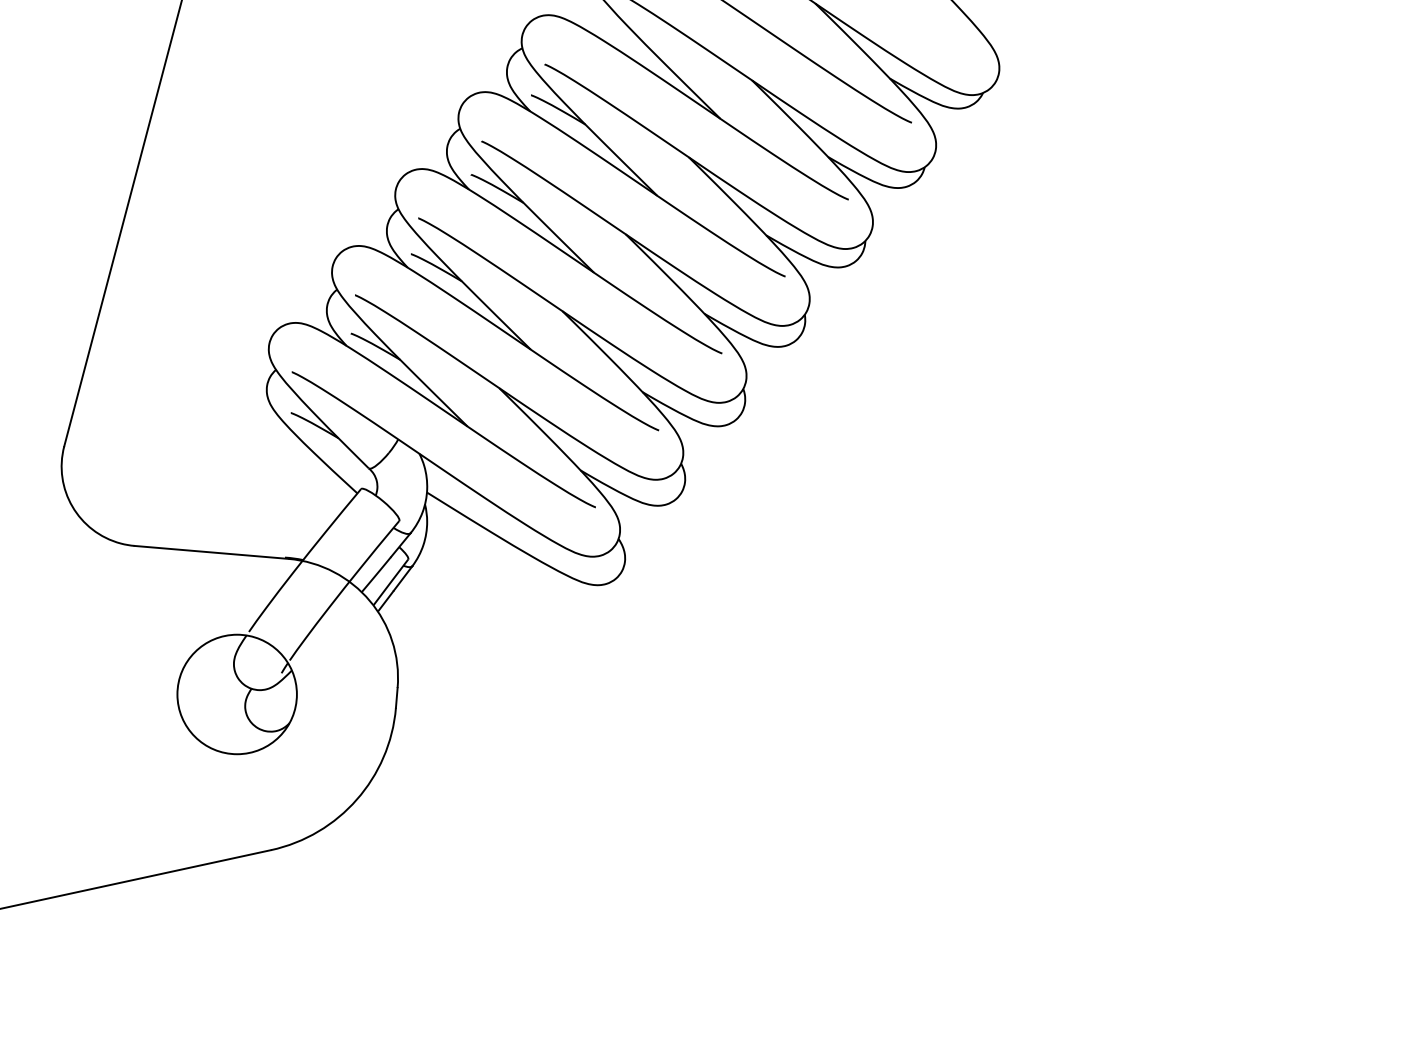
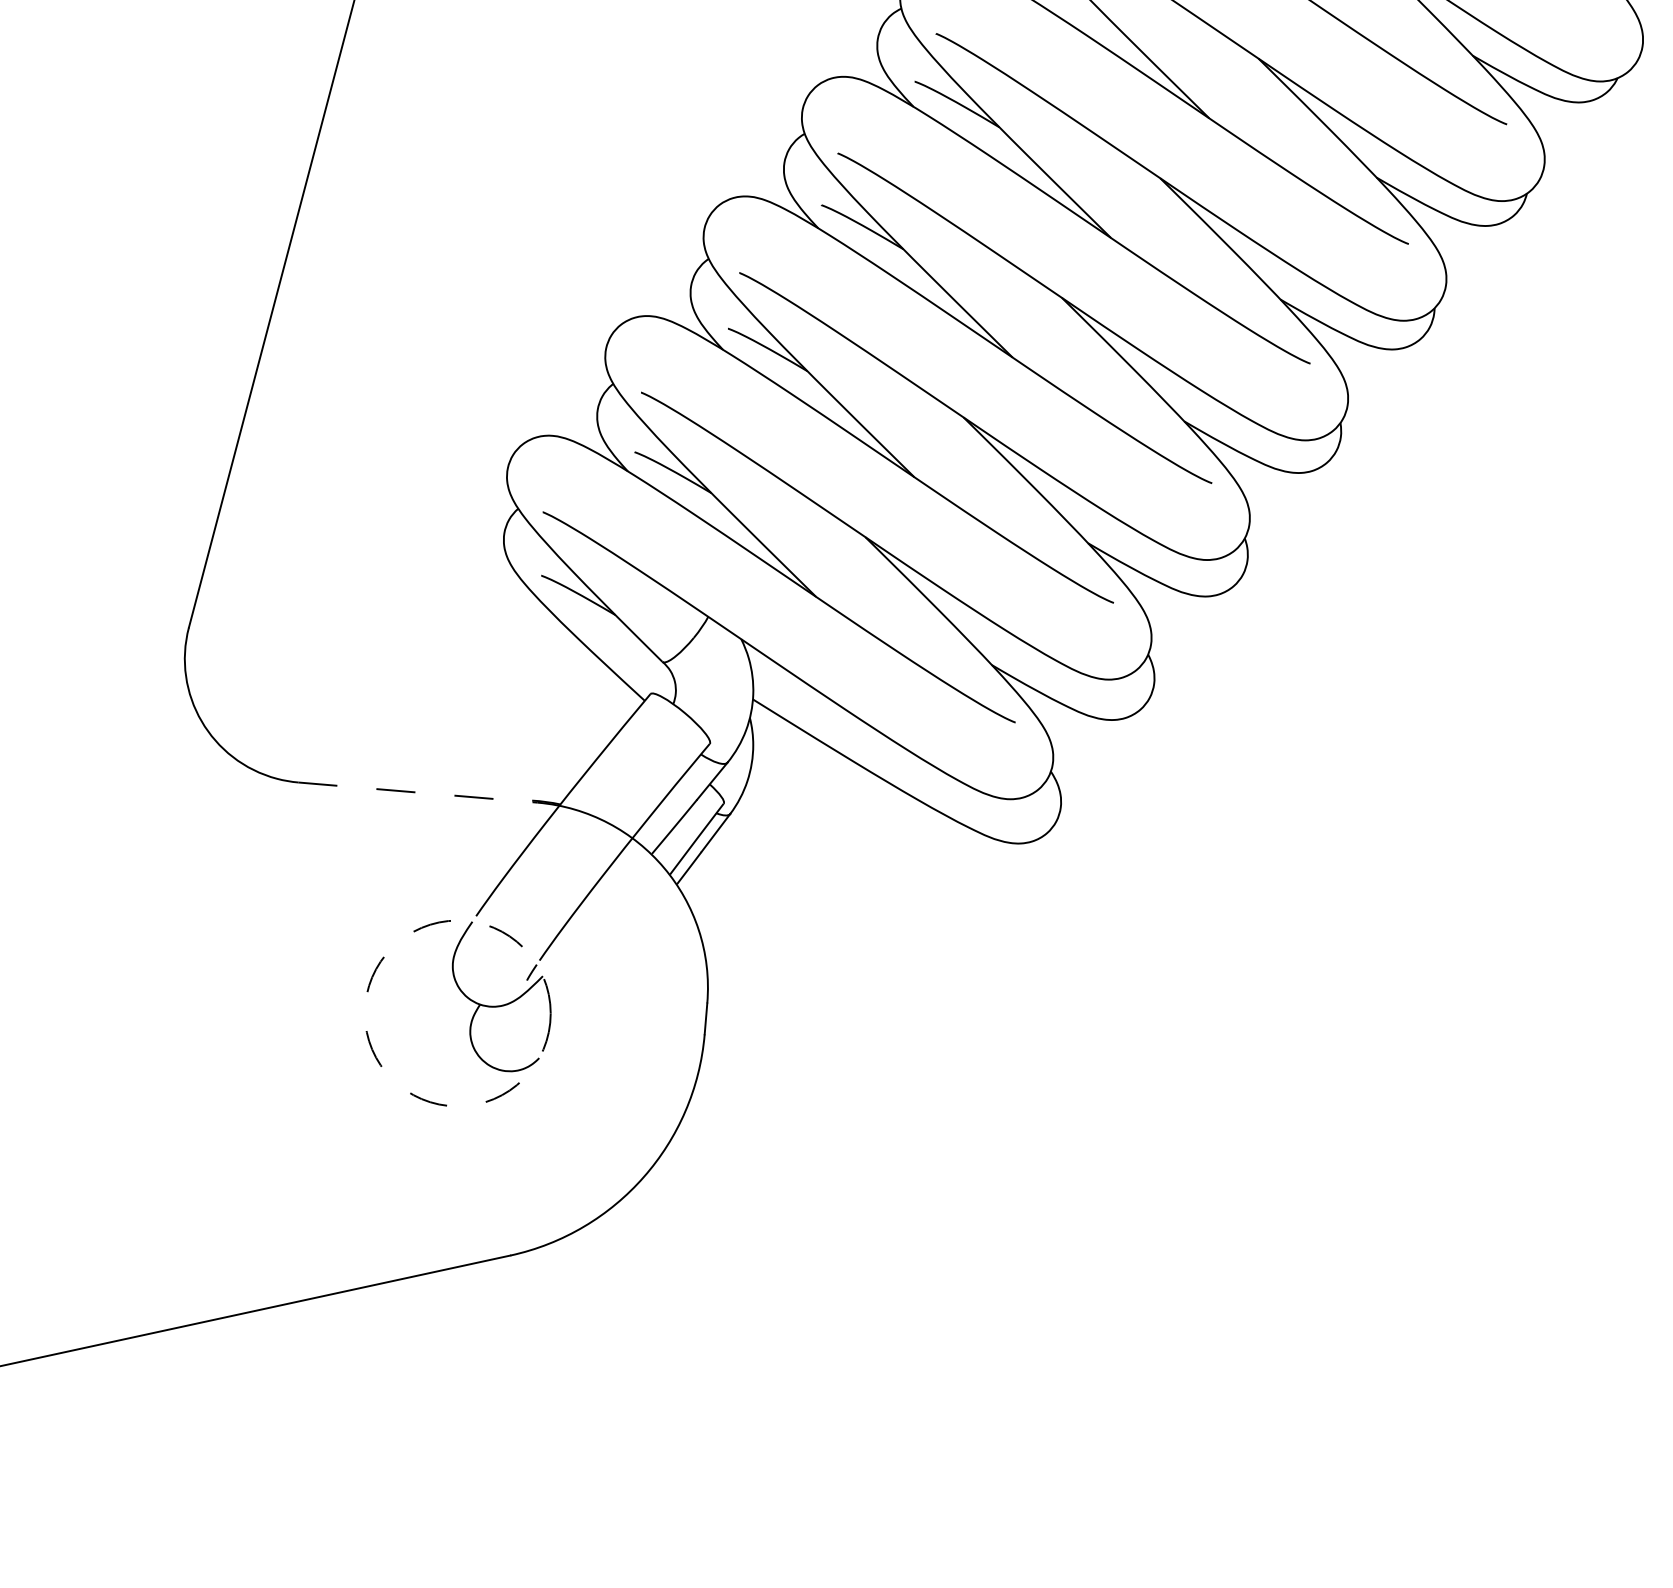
line: (212, 552) -> (419, 792), solid -> dashed
circle: (236, 694) -> (456, 1013), solid -> dashed

